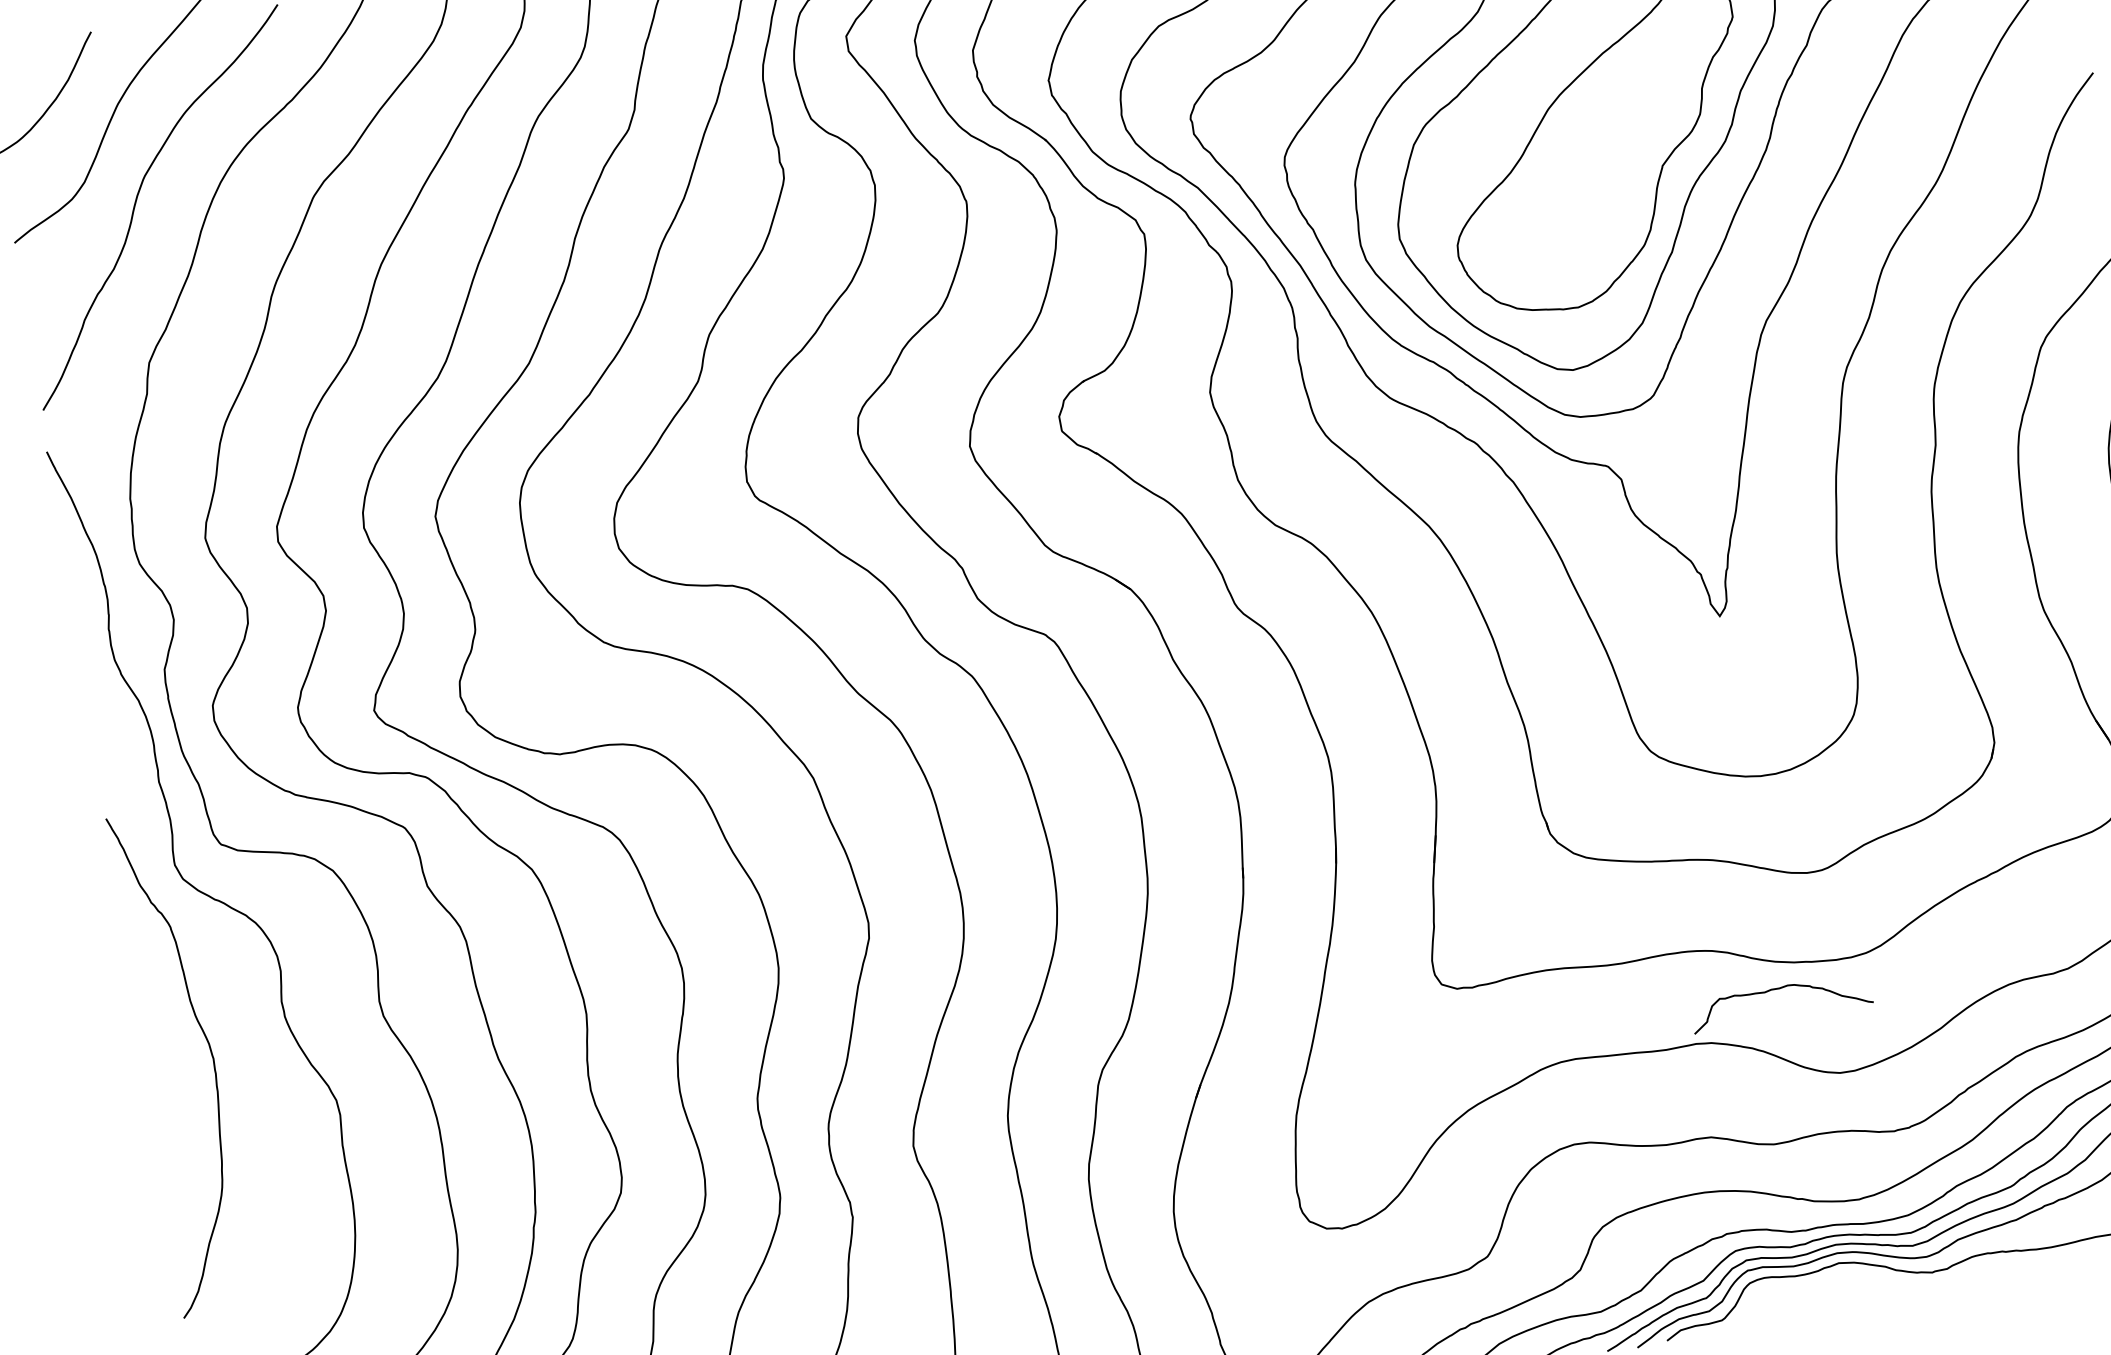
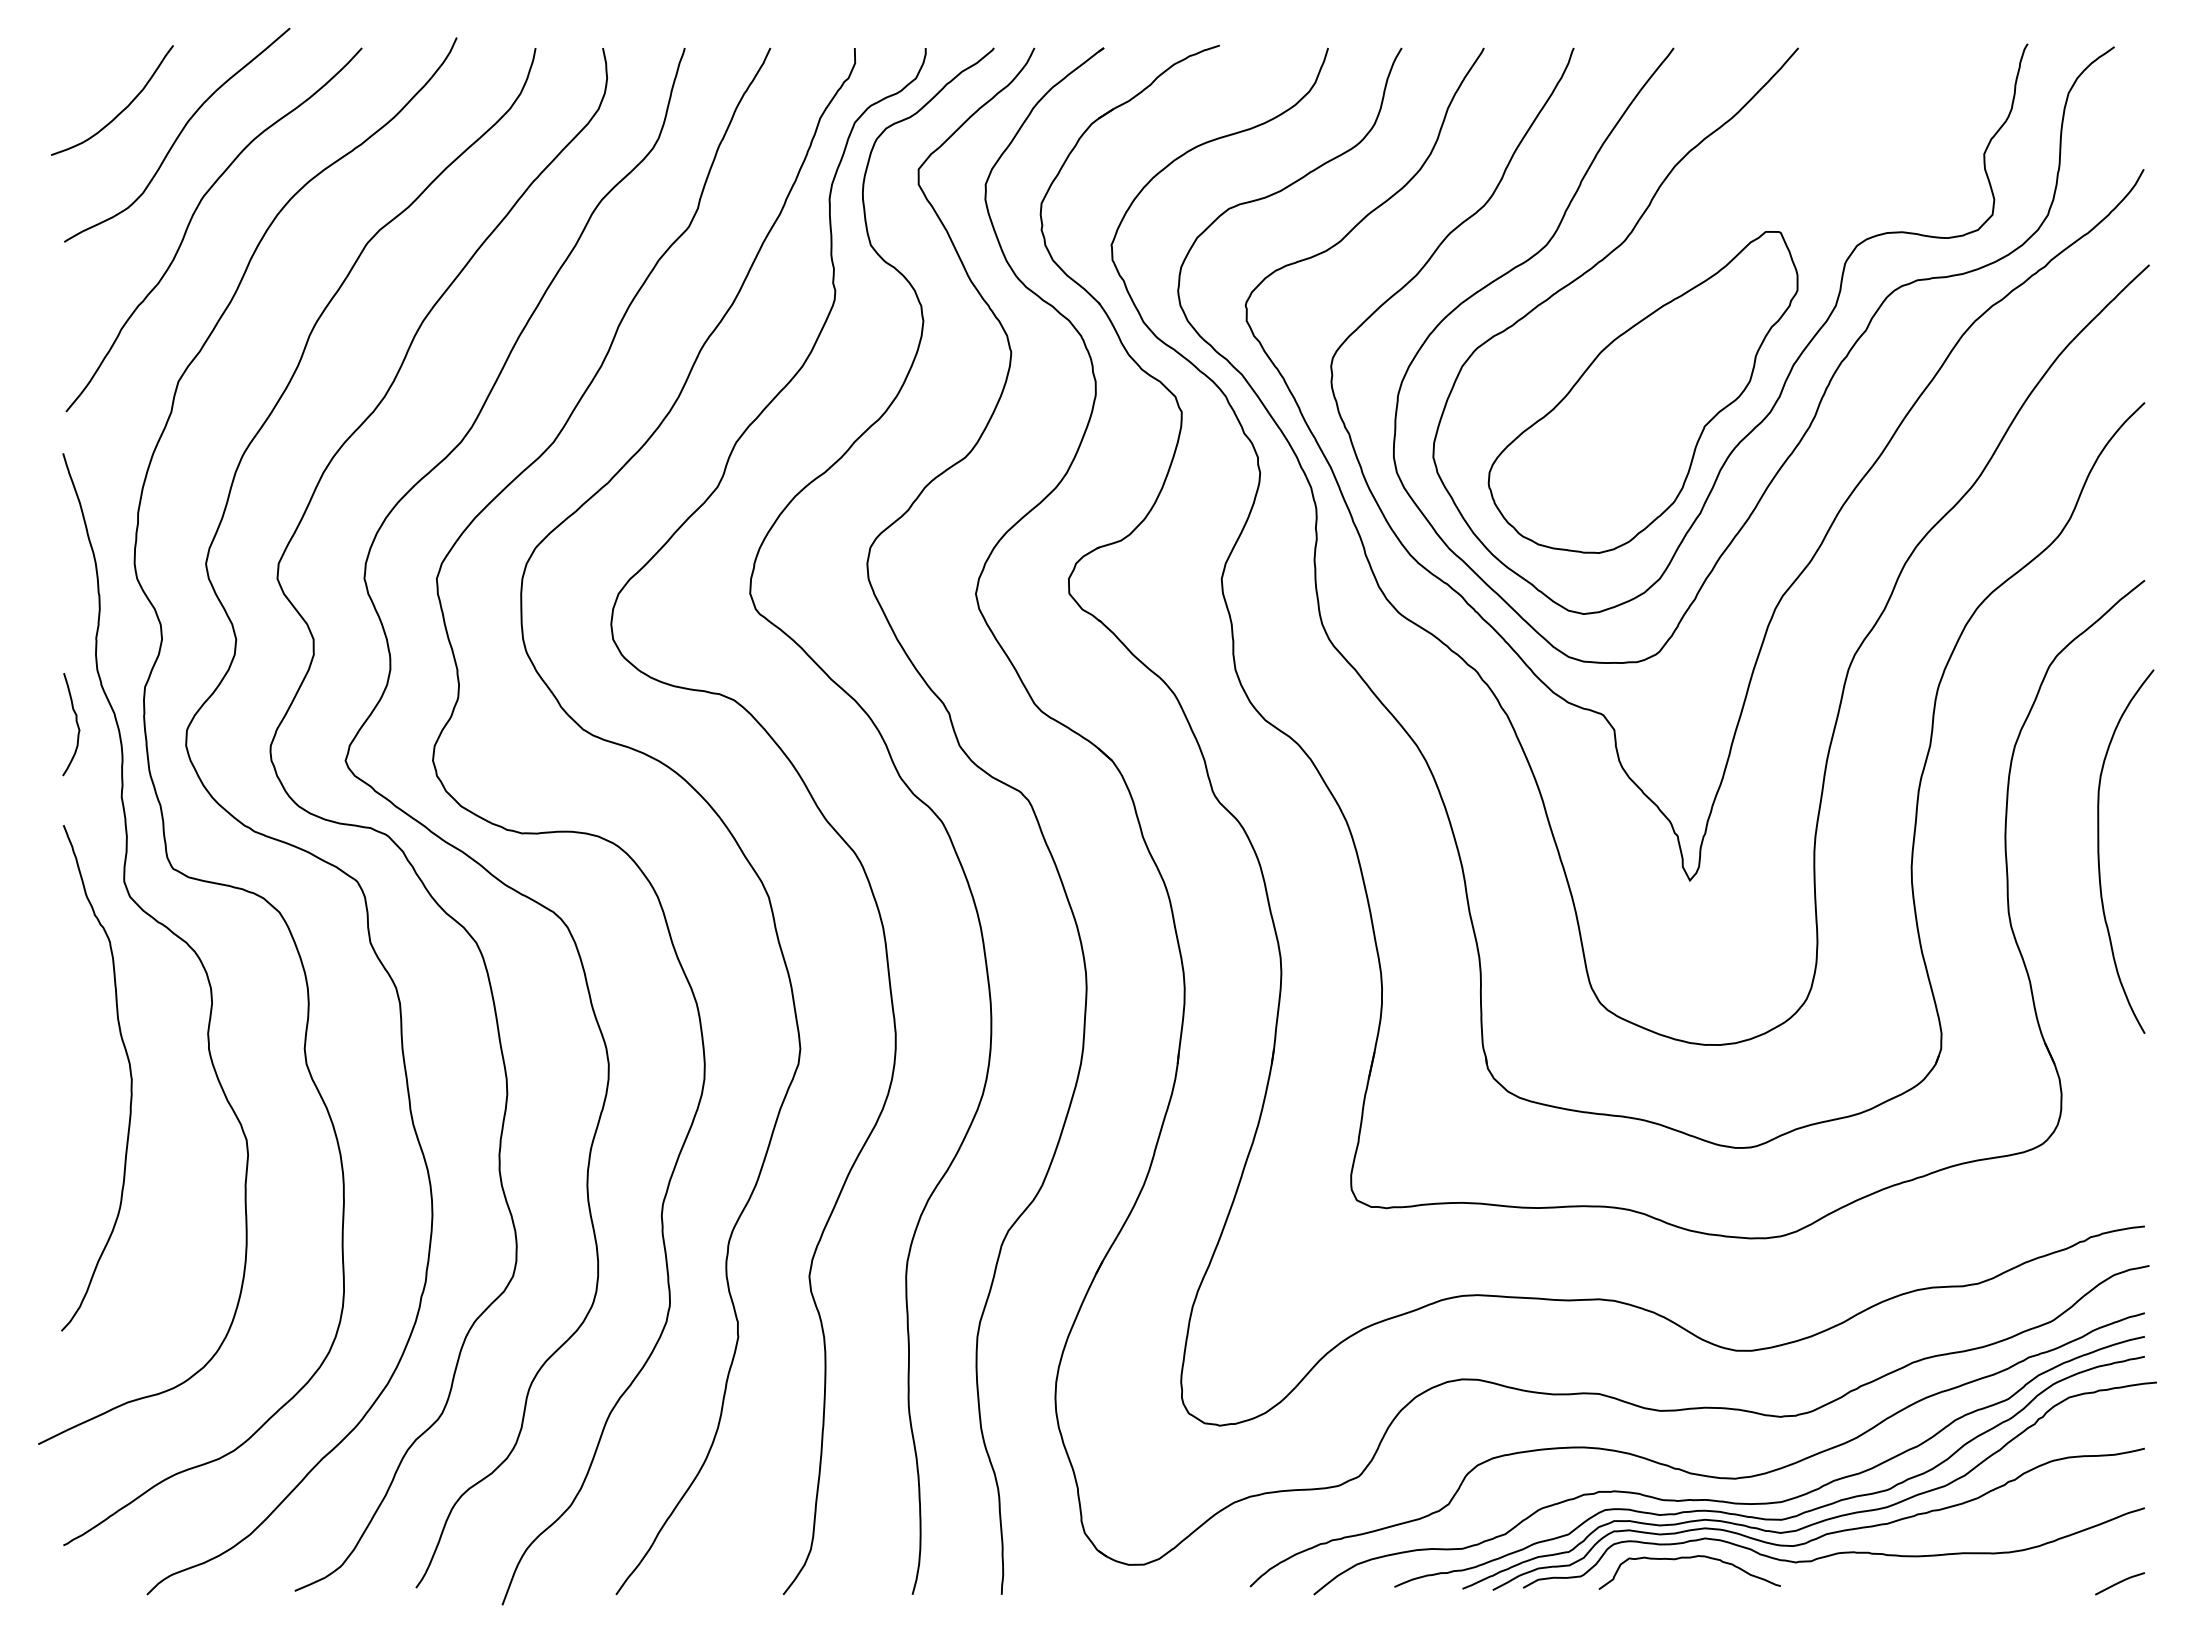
curve: (101, 714) -> (75, 721), added
curve: (1779, 989) -> (1689, 1558), moved

